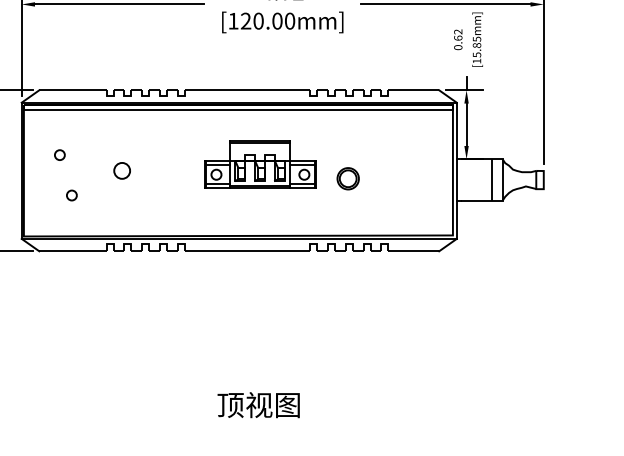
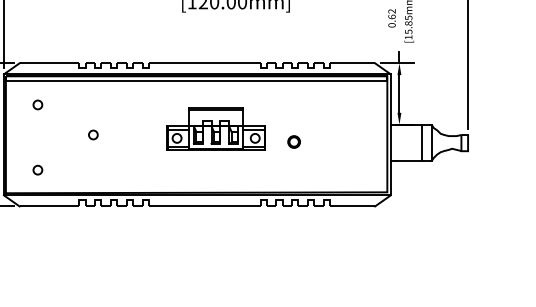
circle: (59, 154) -> (37, 104), moved
circle: (122, 170) -> (93, 134), size x0.62
circle: (347, 178) -> (293, 141), size x0.62
circle: (71, 195) -> (37, 170), moved

